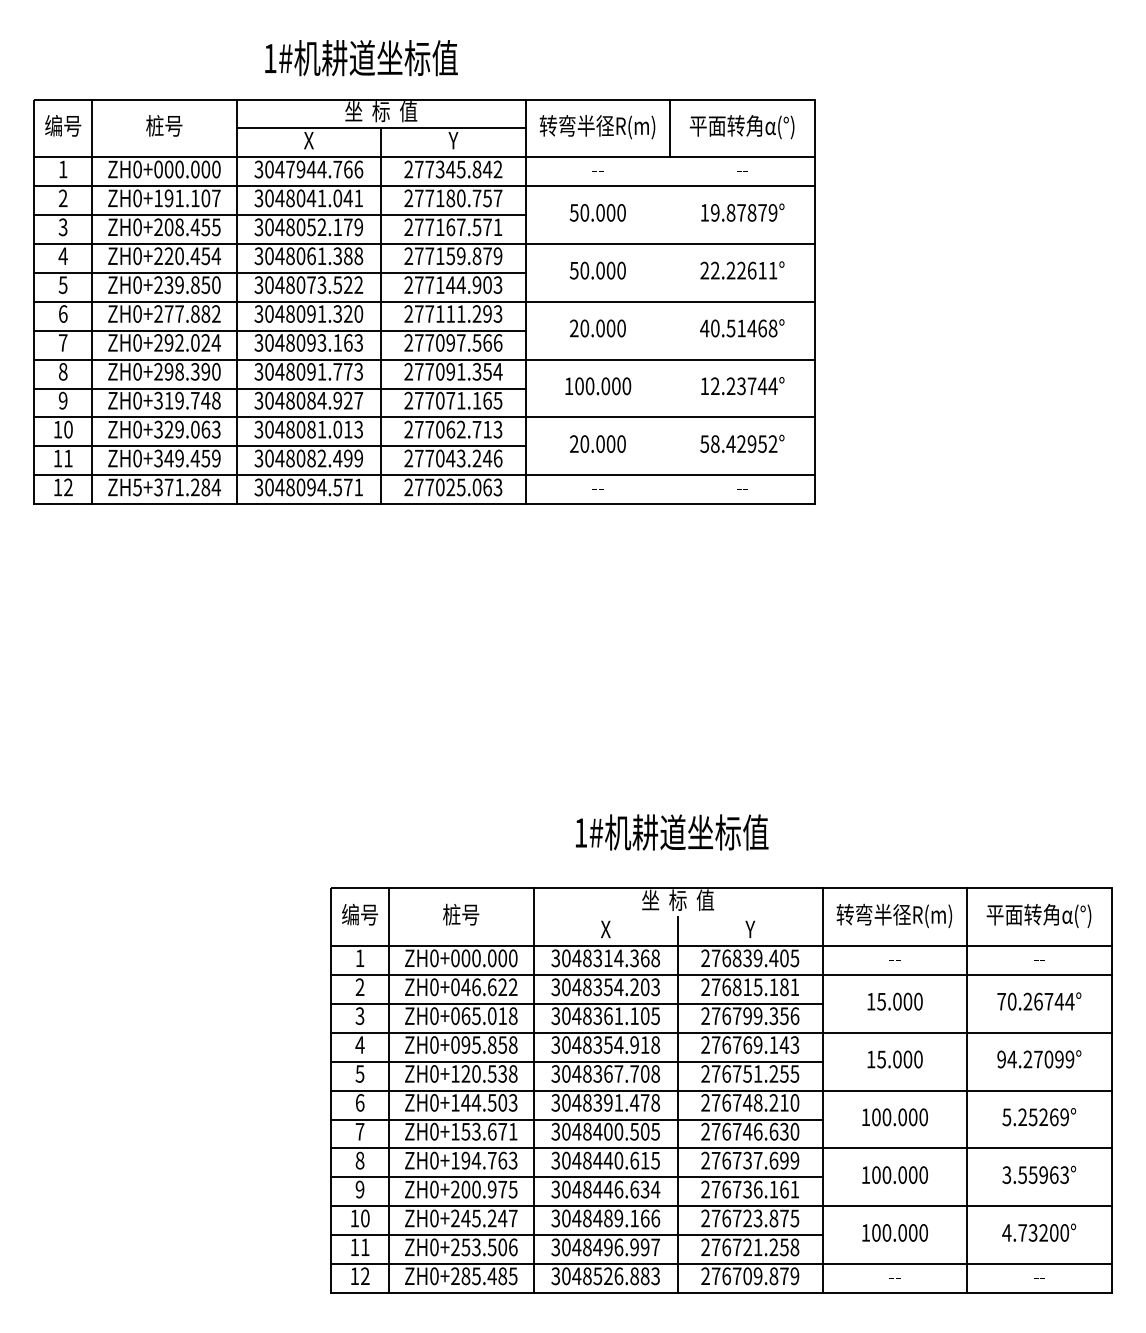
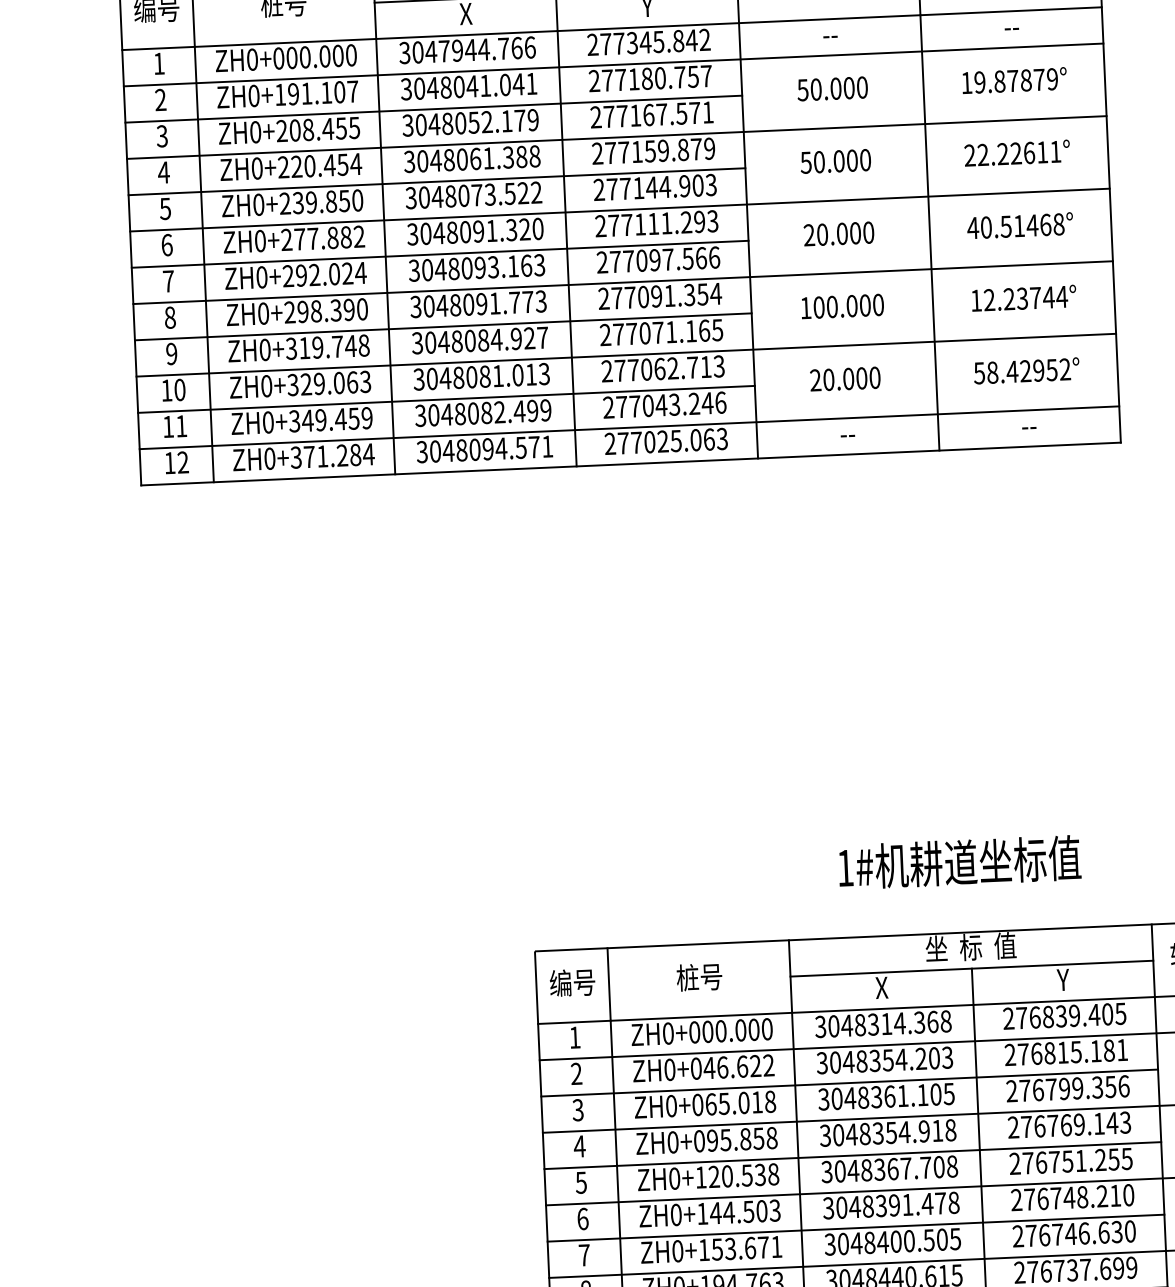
line: (670, 330) -> (930, 232), added
text: (137, 487) -> (269, 458), ZH5+371.284 -> ZH0+371.284
line: (677, 917) -> (971, 968), added

